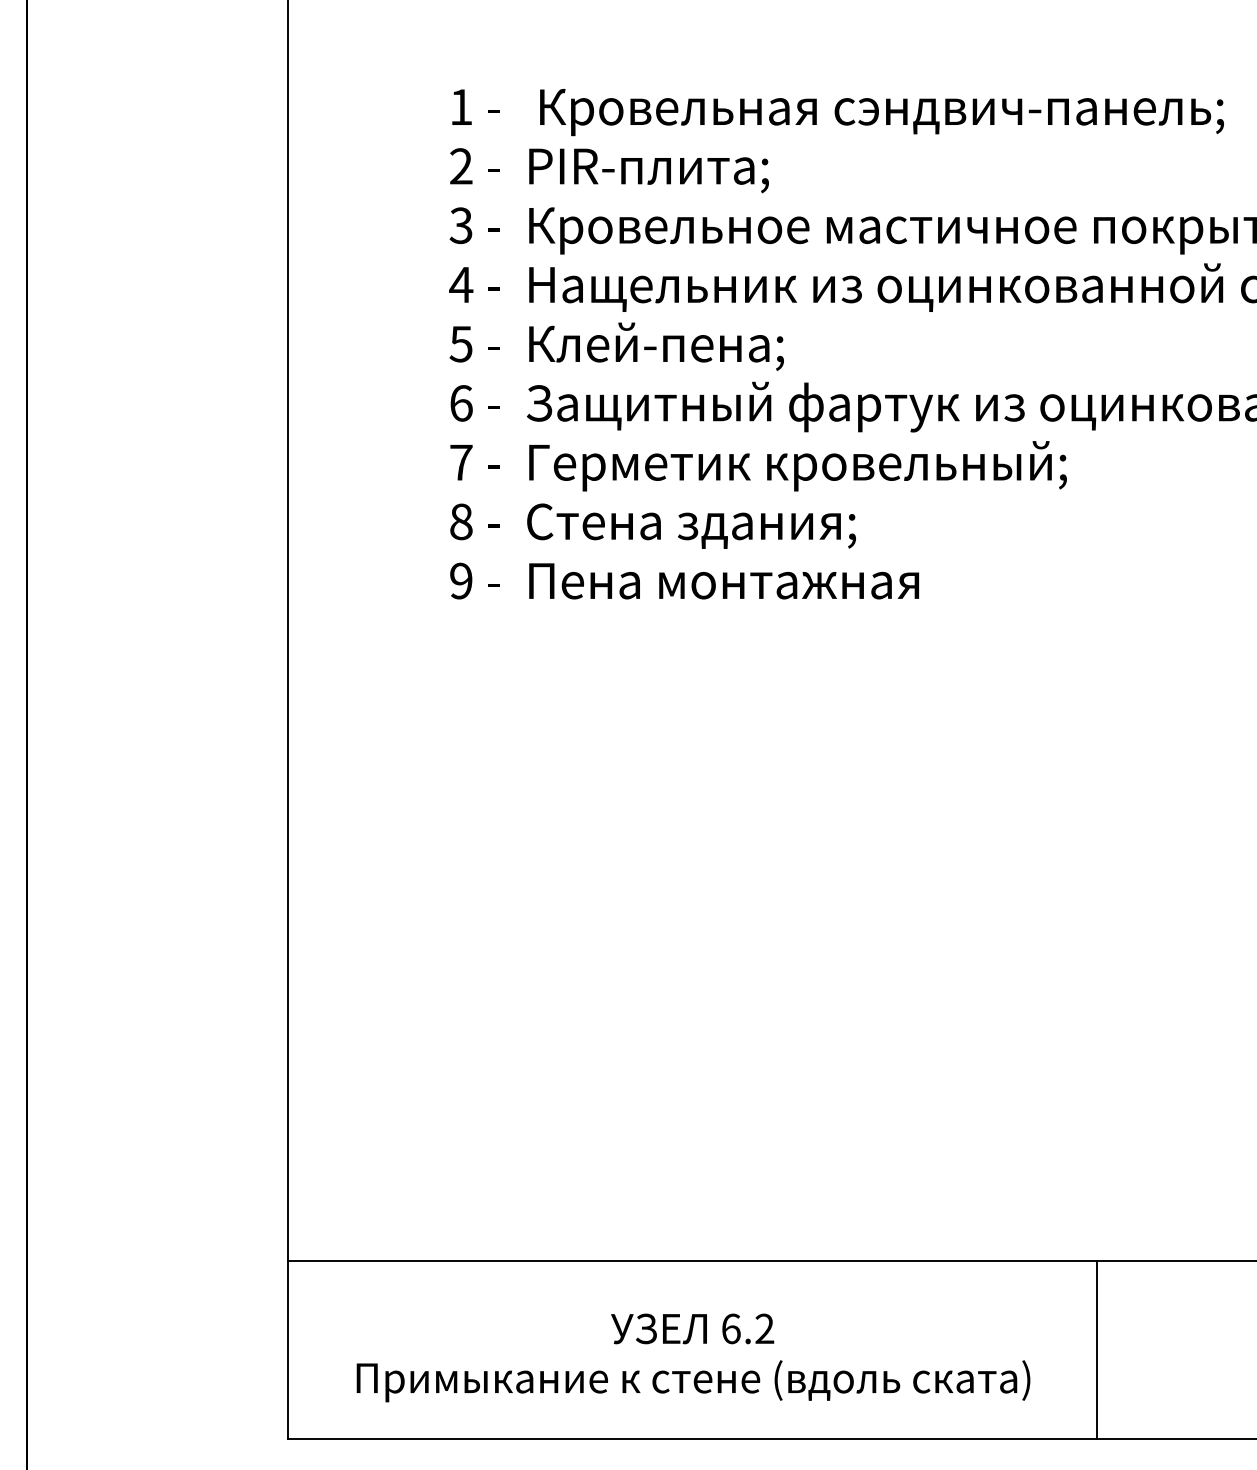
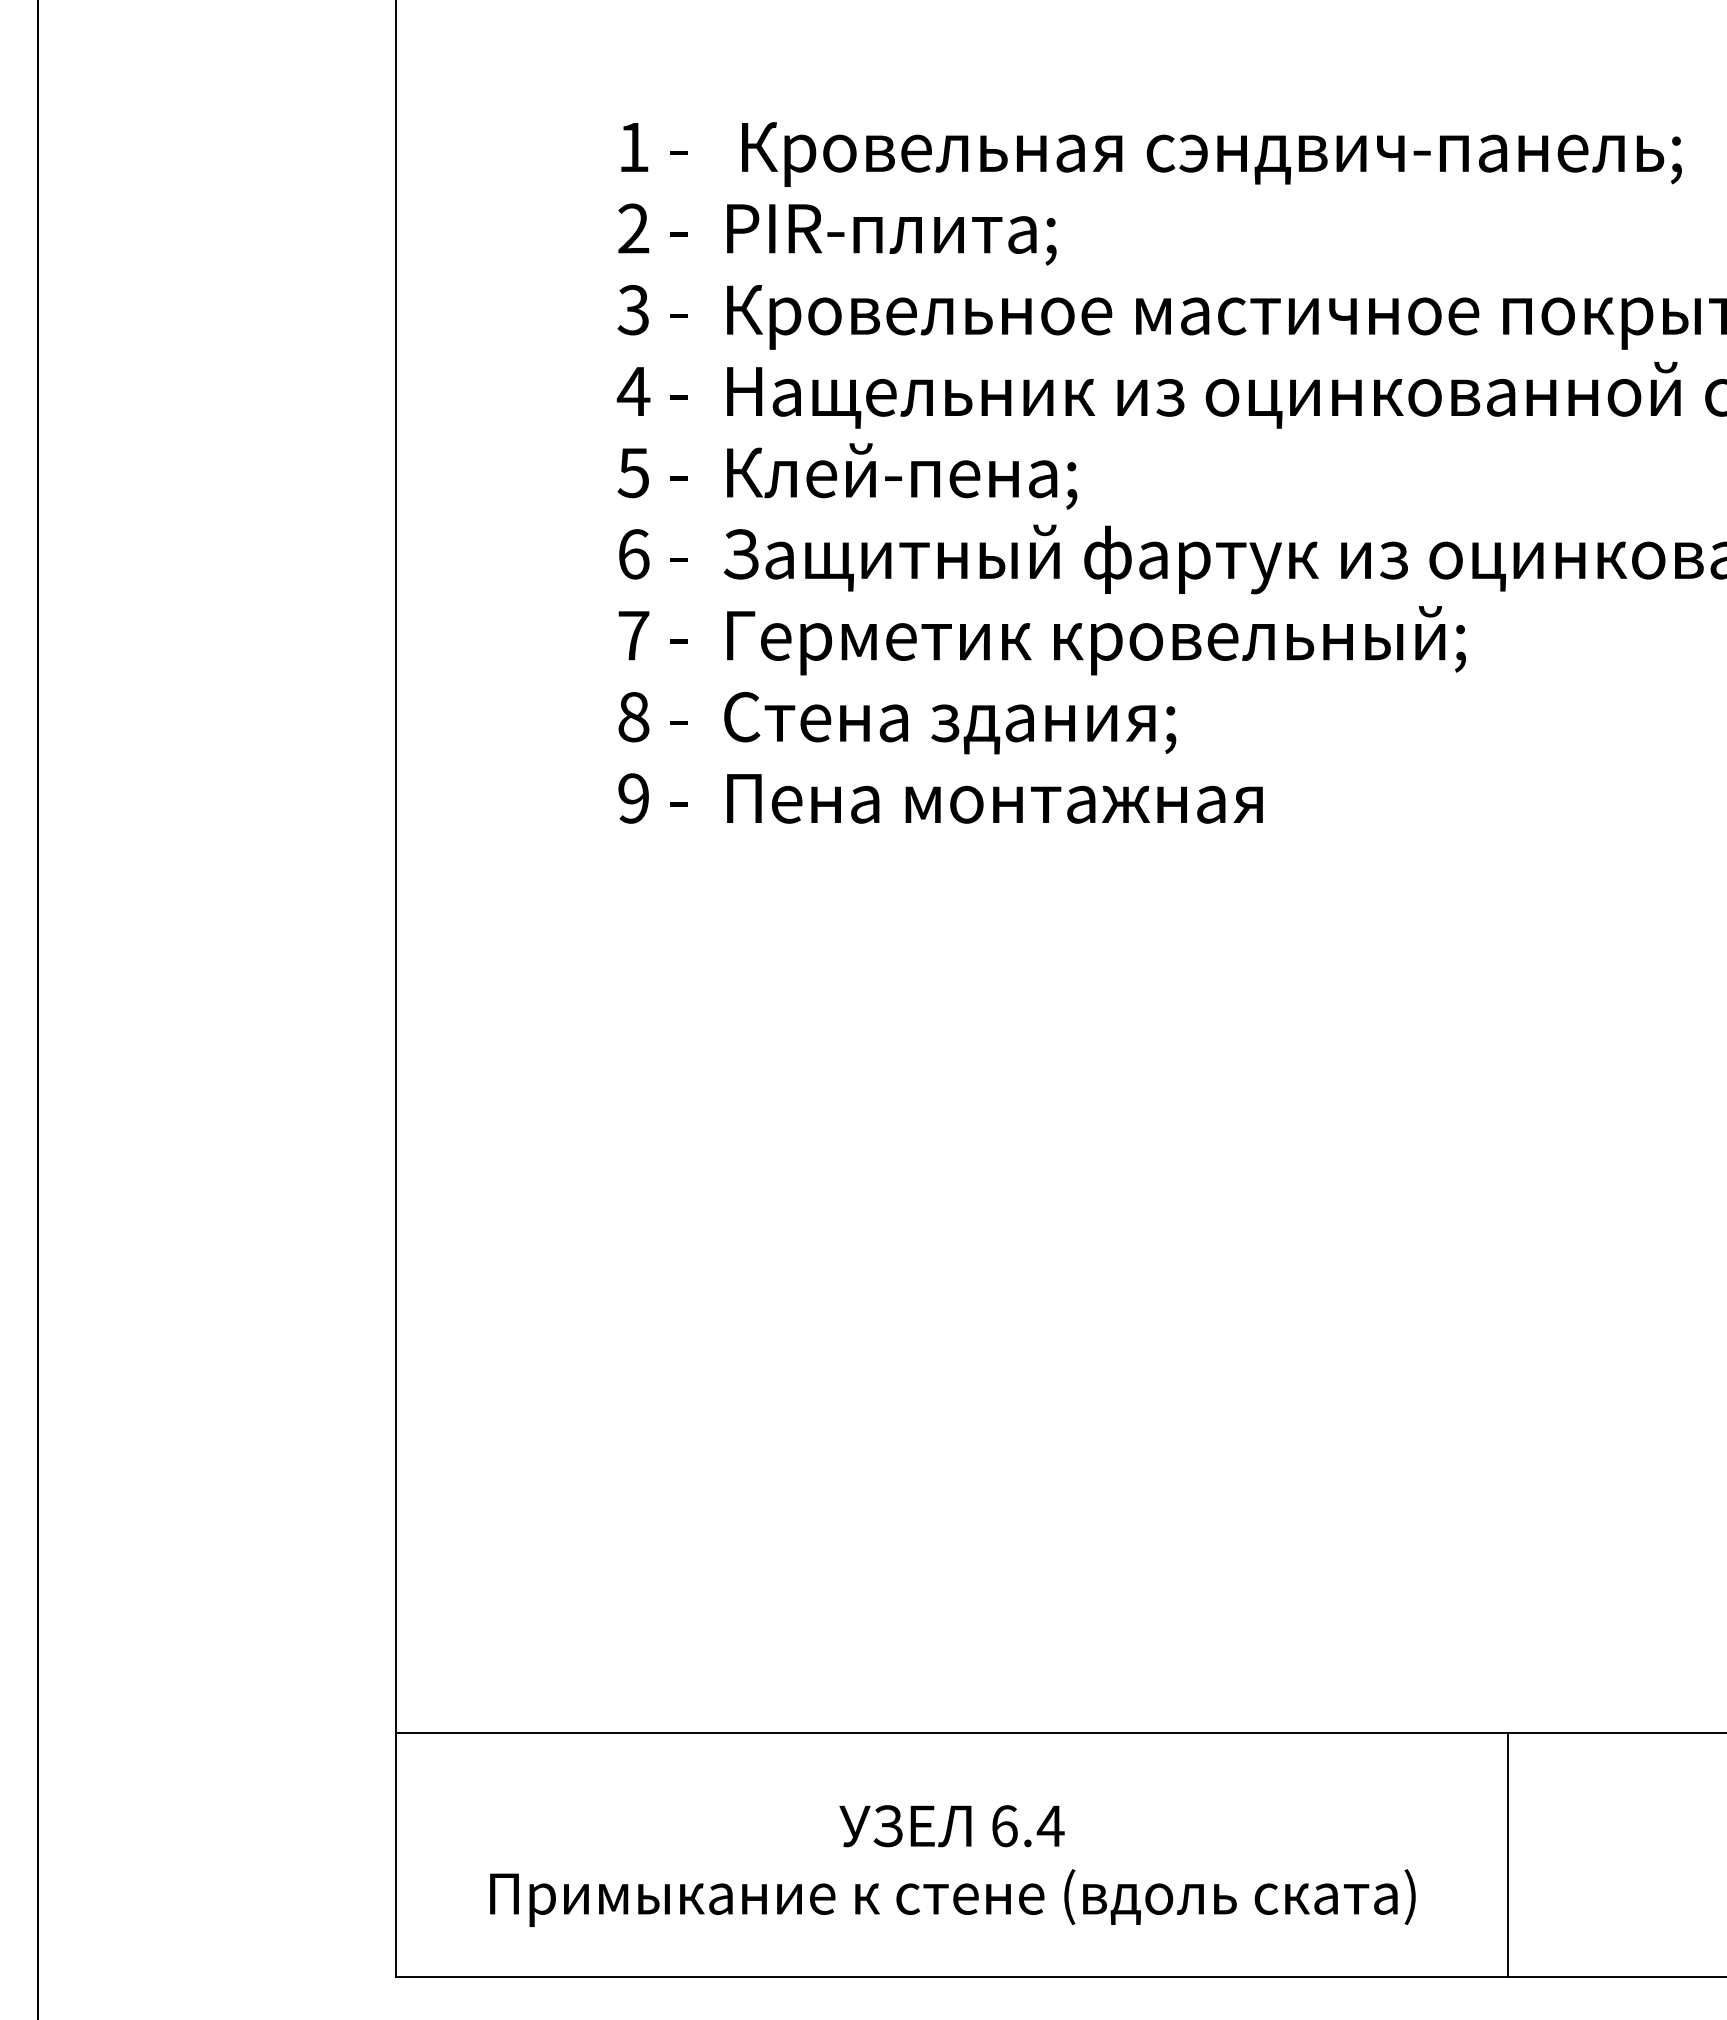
text: (764, 1328) -> (1050, 1825), 6.2 -> 6.4

